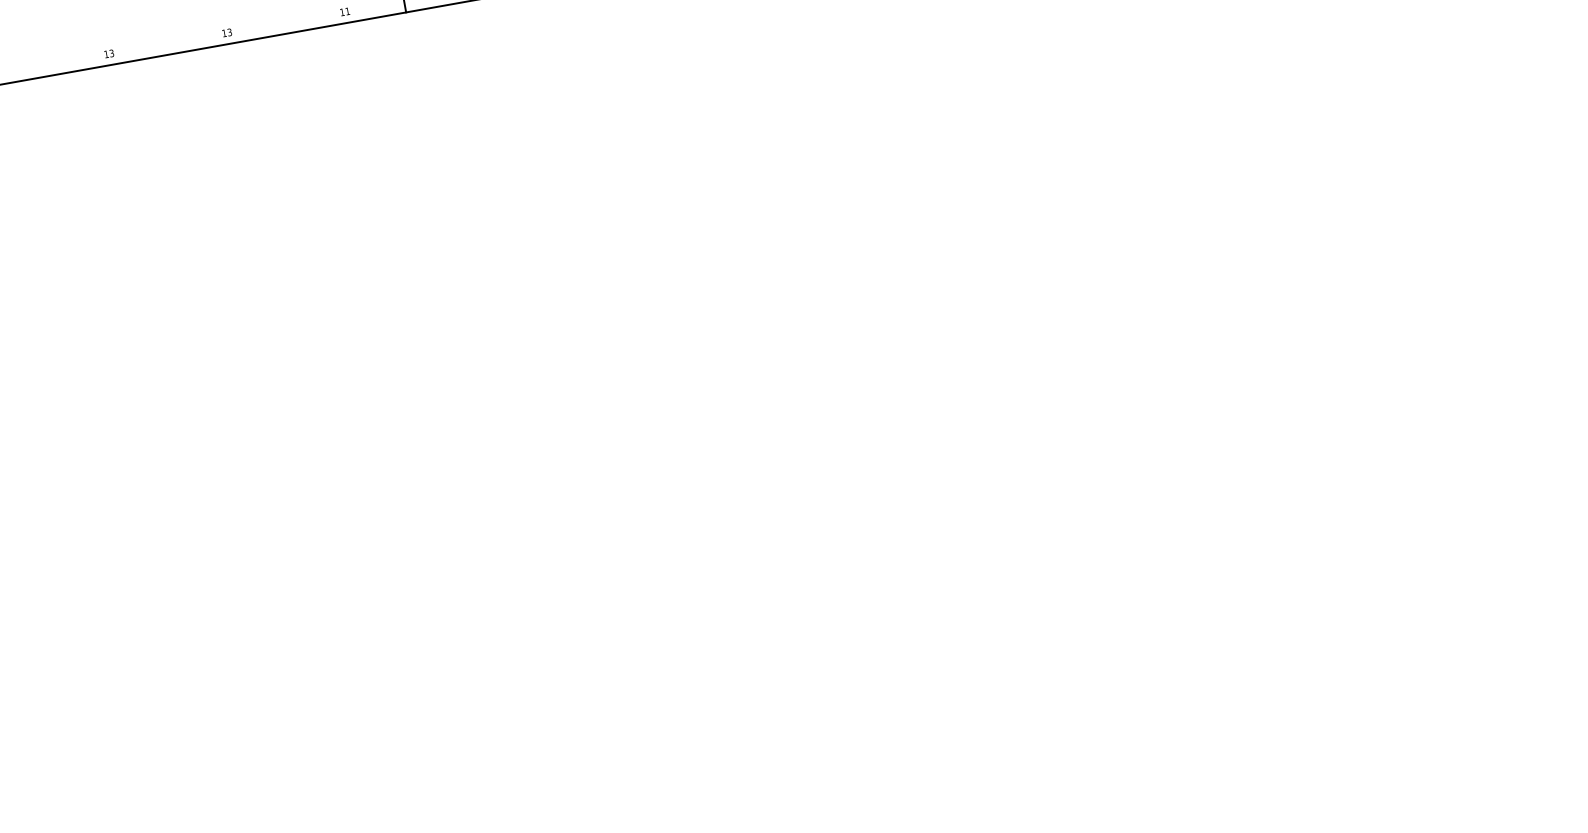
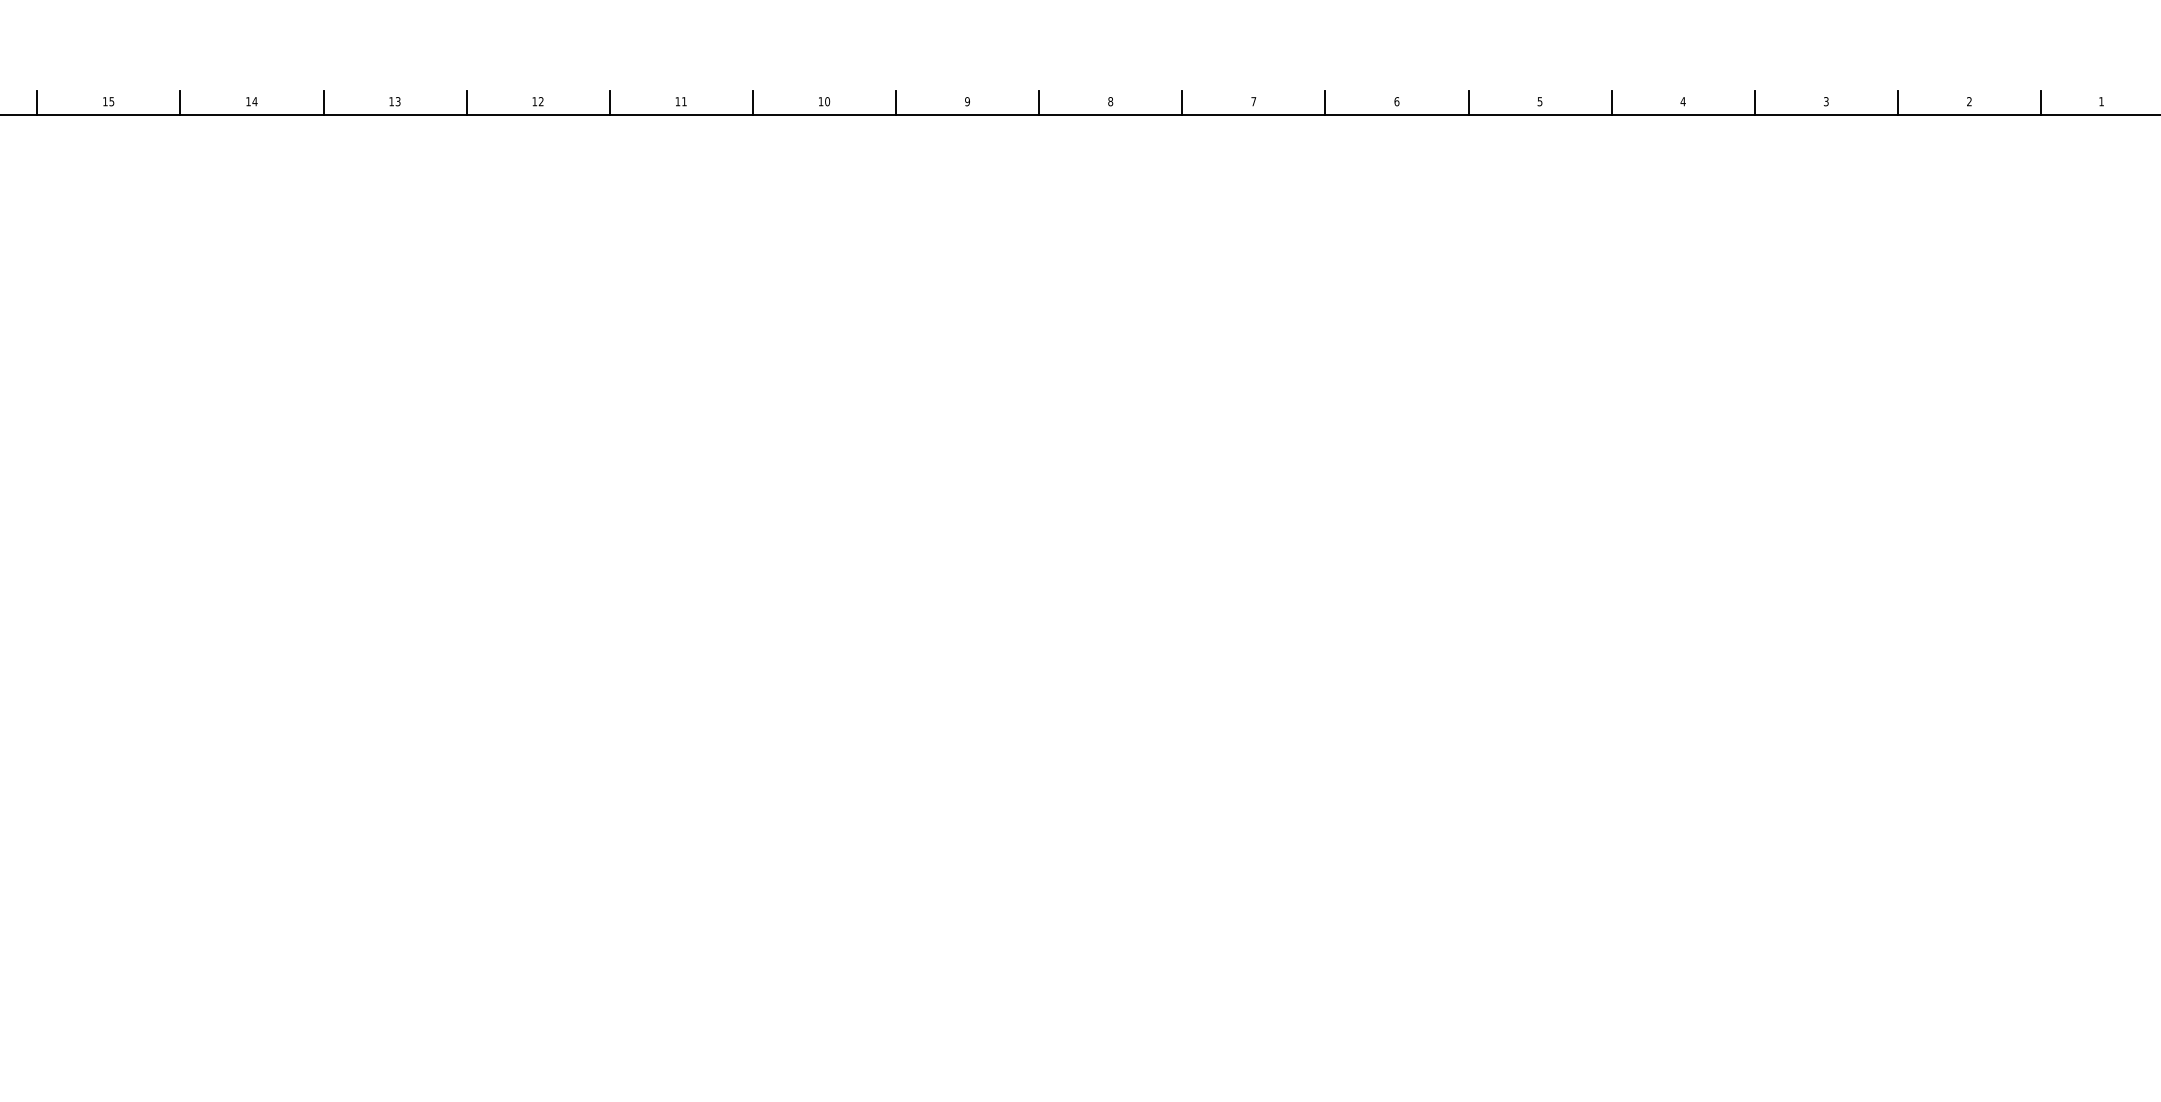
line: (286, 23) -> (609, 102), added
text: (229, 32) -> (540, 101), 13 -> 12
line: (168, 44) -> (466, 102), added
line: (50, 65) -> (323, 102), added

